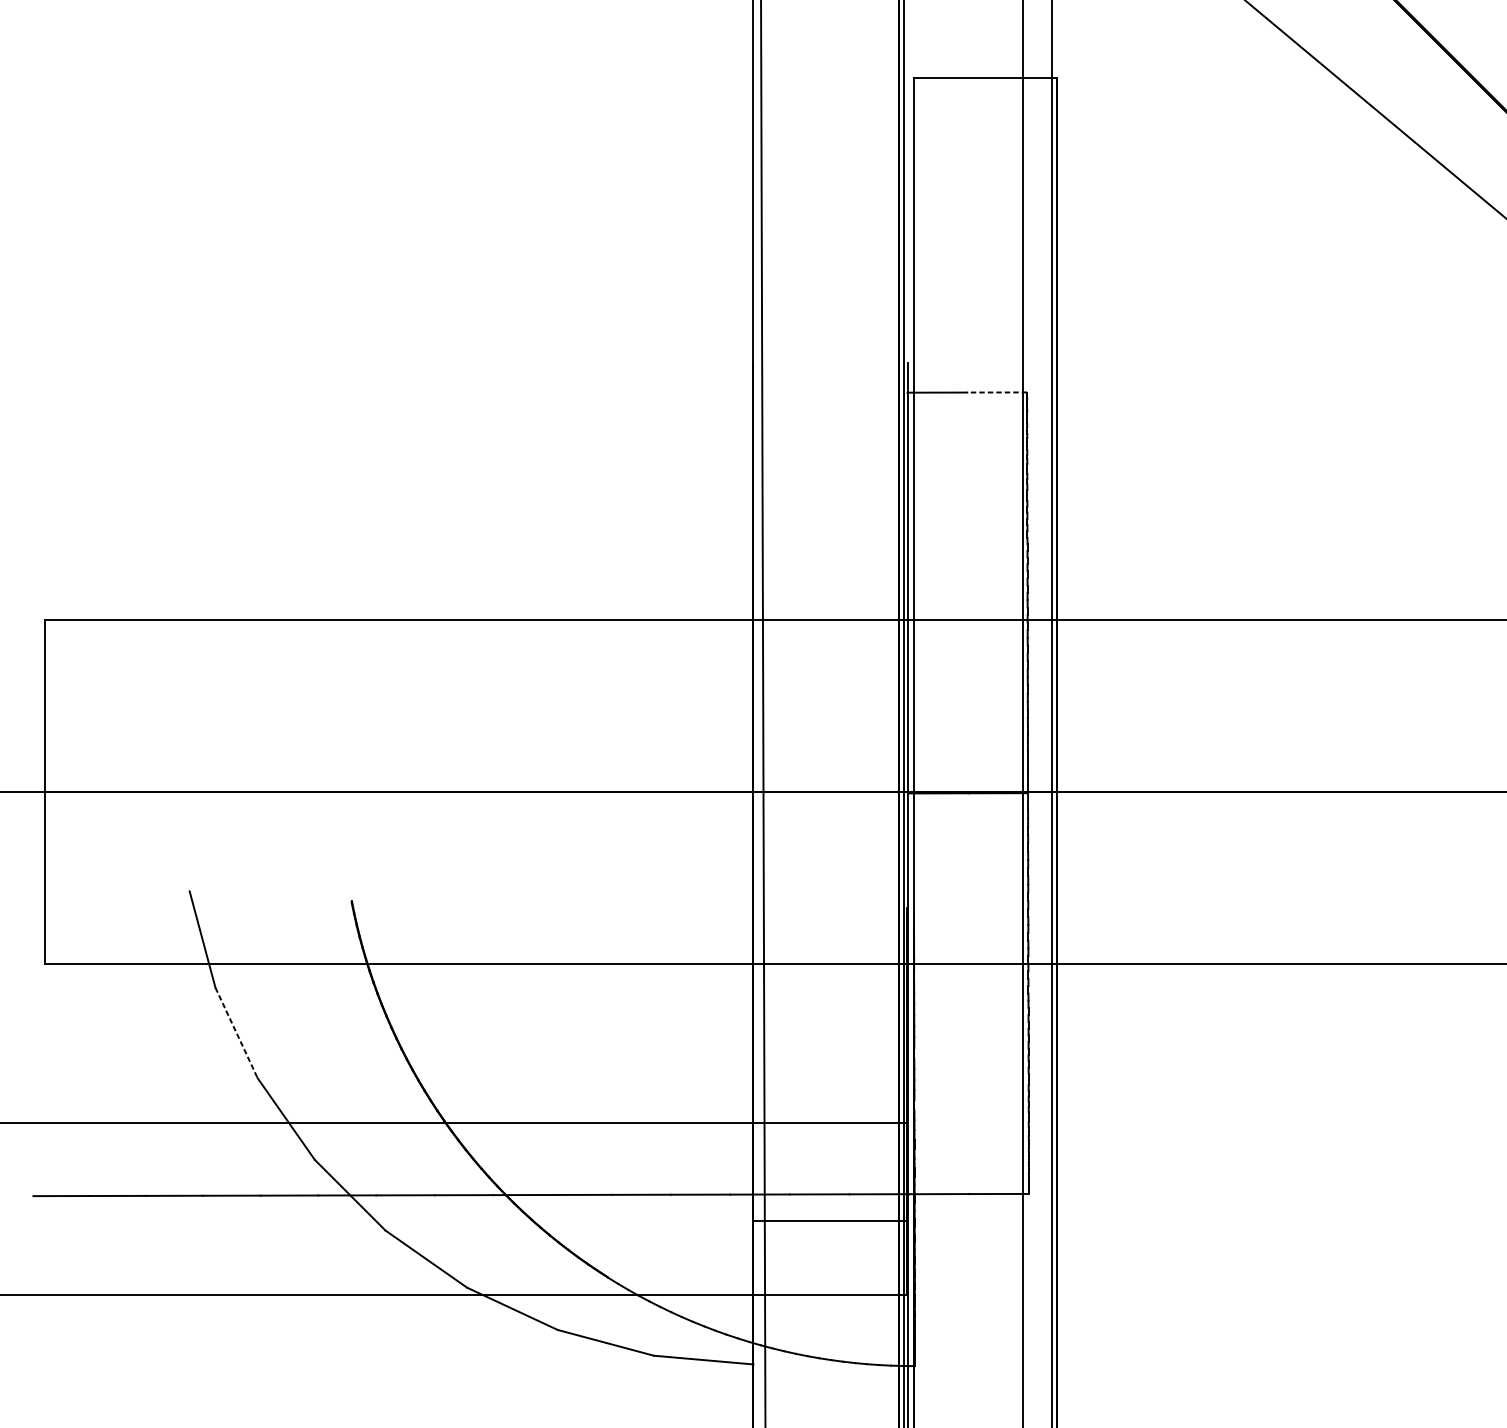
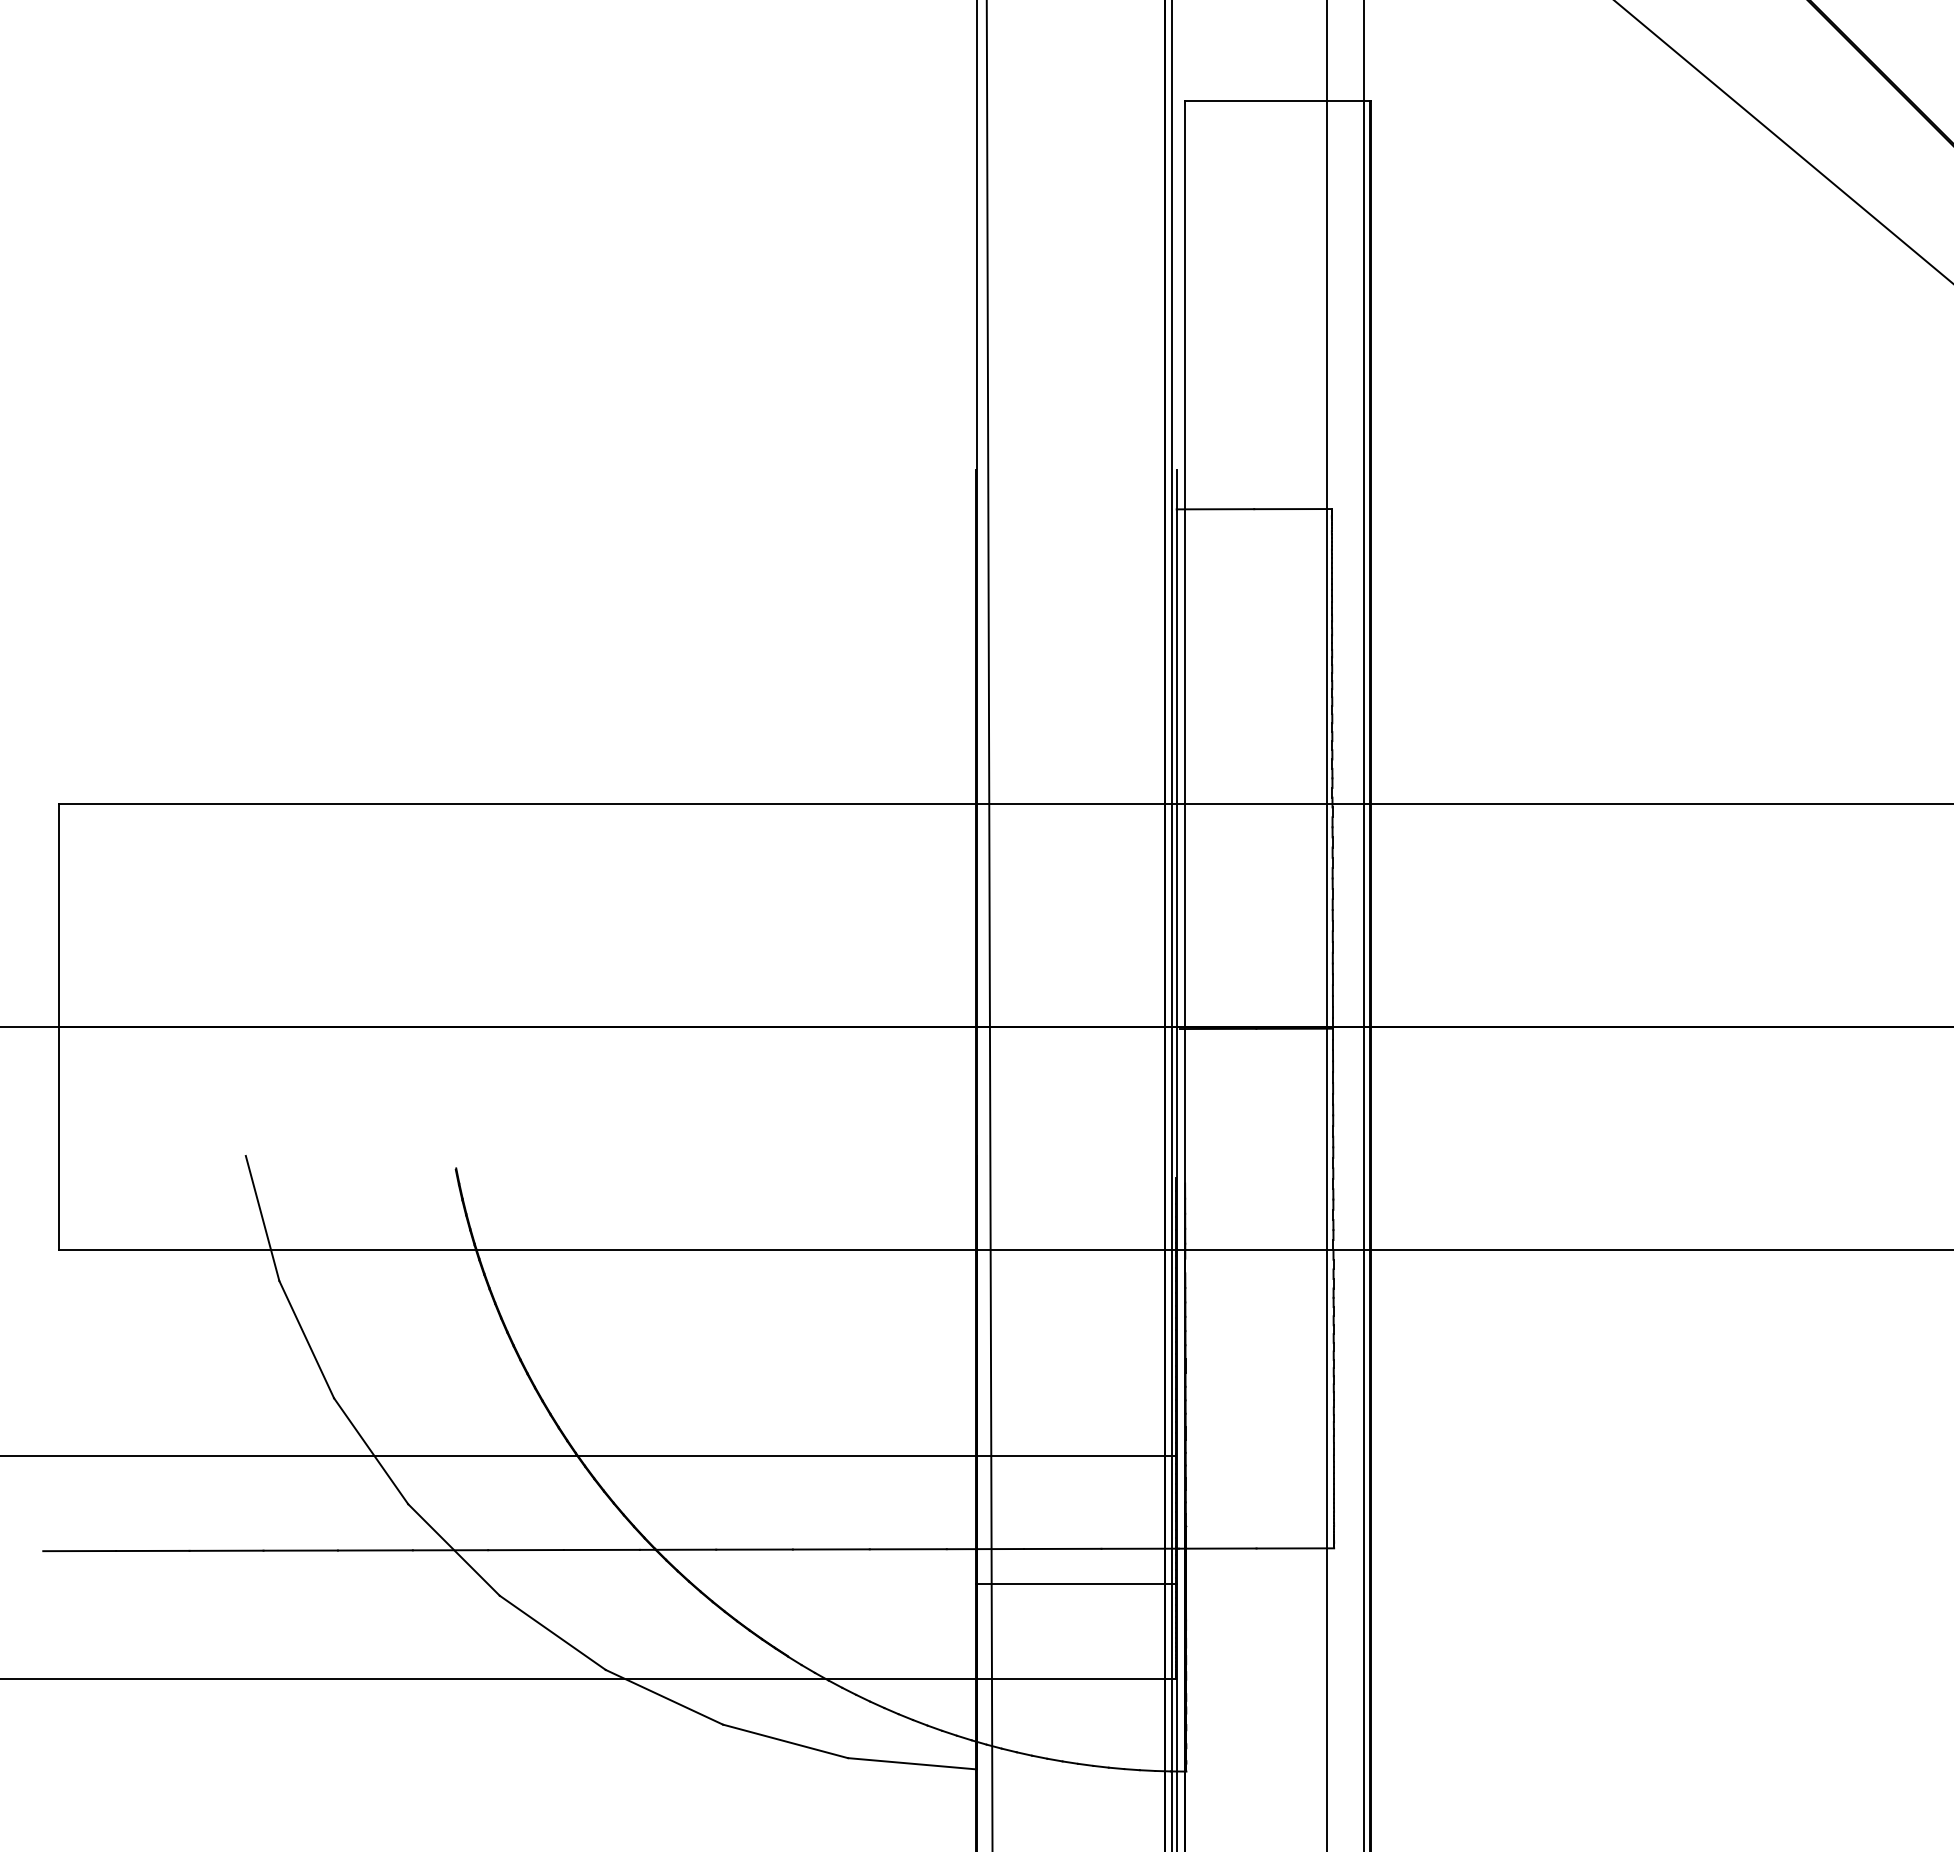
line: (997, 392) -> (1293, 509), dashed -> solid
line: (236, 1032) -> (306, 1339), dashed -> solid

